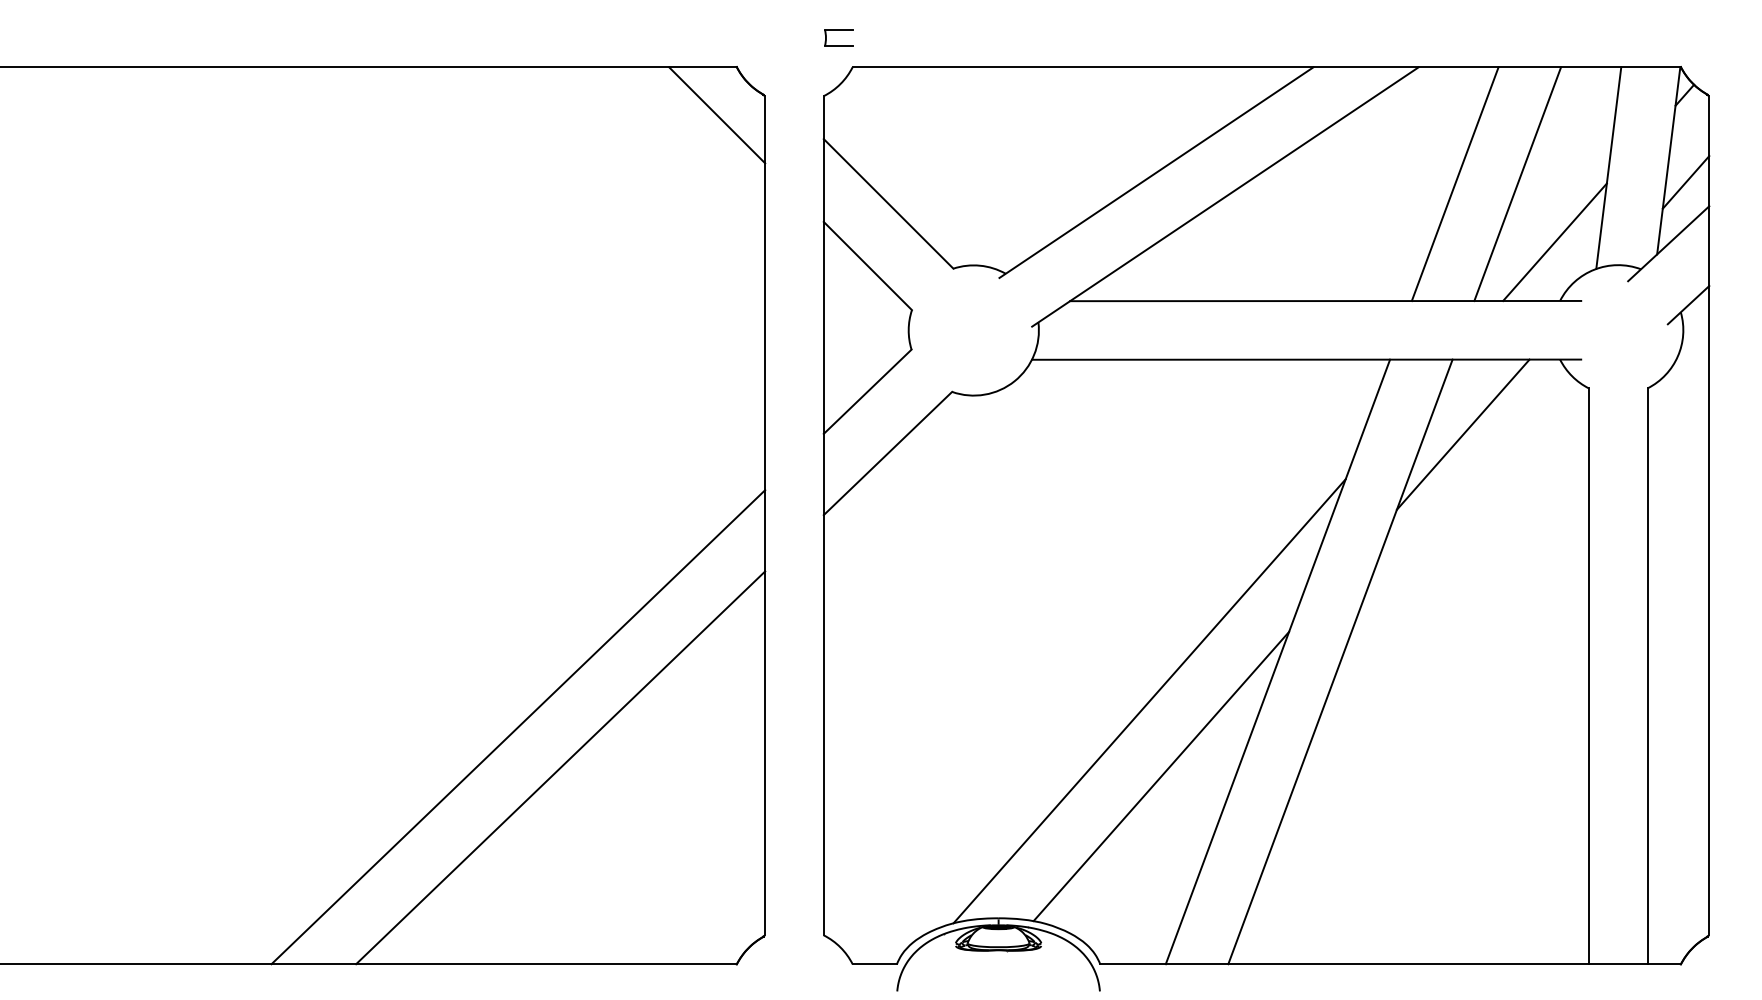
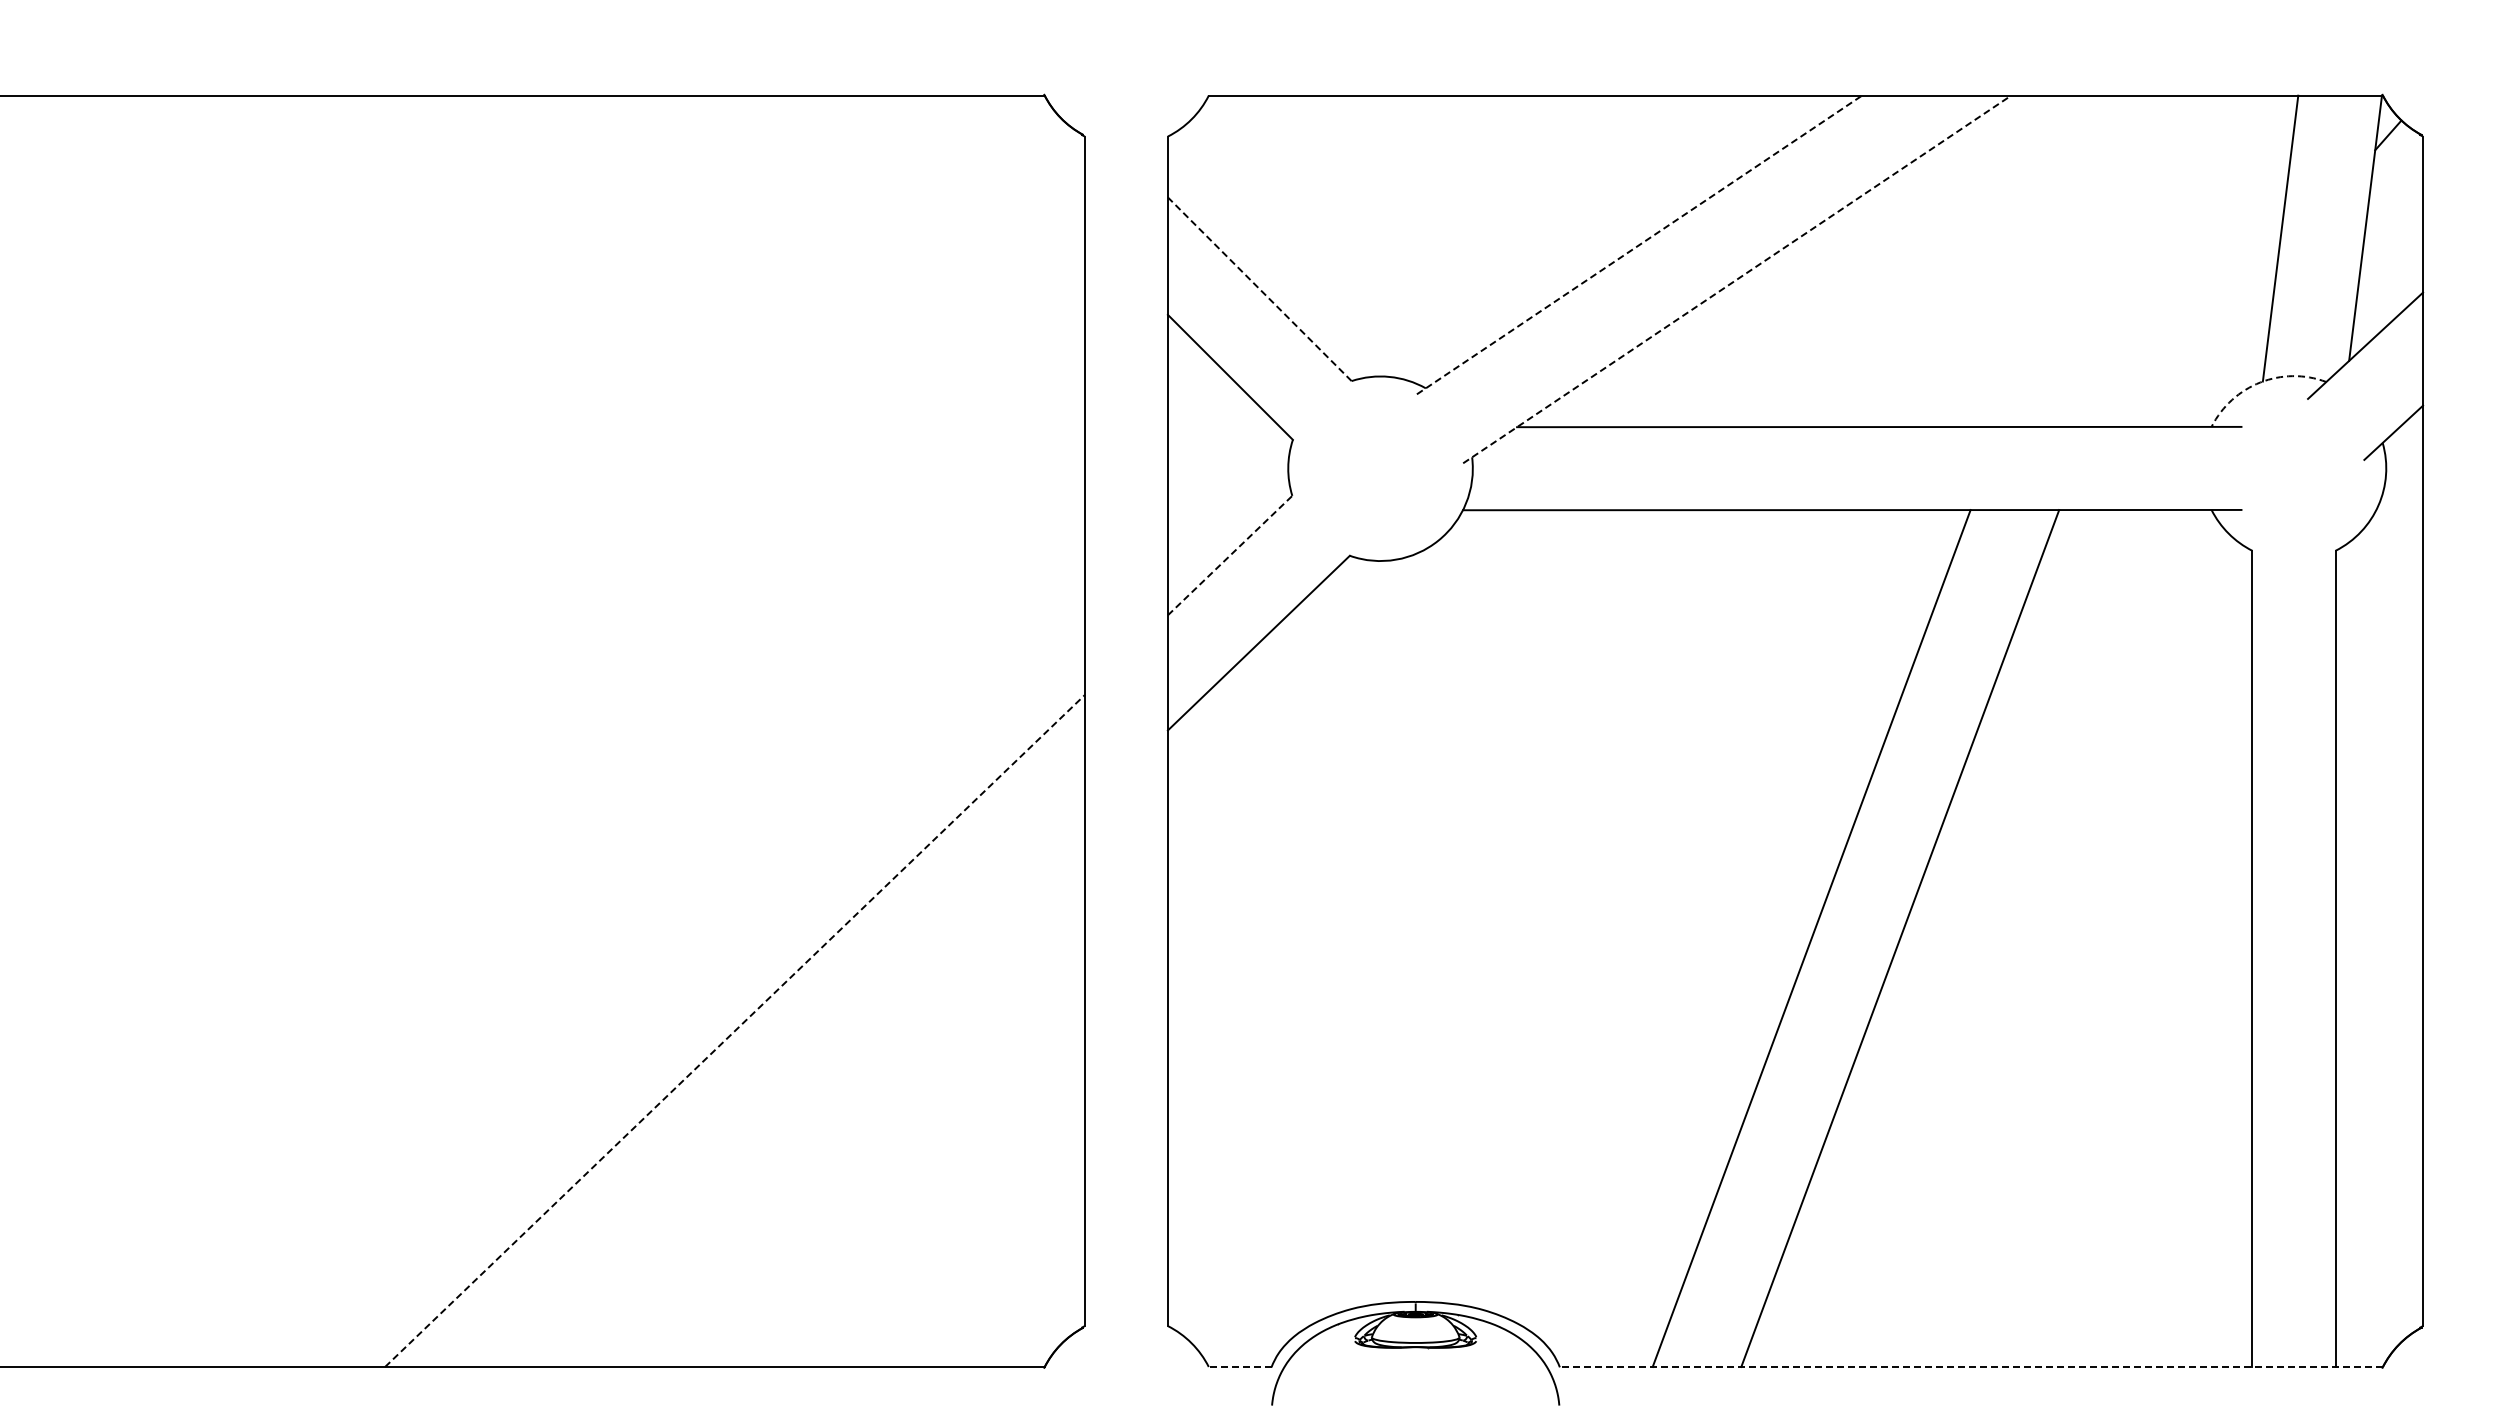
part: (838, 30) -> (1188, 43), removed
line: (716, 115) -> (1016, 163), removed
line: (1156, 172) -> (1639, 244), solid -> dashed
line: (1686, 182) -> (2390, 258), removed
line: (1454, 184) -> (2062, 261), removed
line: (1517, 184) -> (2151, 261), removed
line: (1225, 196) -> (1737, 279), solid -> dashed
line: (888, 204) -> (1259, 289), solid -> dashed
line: (1554, 242) -> (2203, 343), removed
arc: (1594, 269) -> (2260, 382), solid -> dashed
line: (867, 391) -> (1230, 555), solid -> dashed
line: (1463, 434) -> (2074, 616), removed
line: (1149, 700) -> (1629, 993), removed
line: (518, 726) -> (735, 1030), solid -> dashed
line: (560, 767) -> (794, 1088), removed
line: (1161, 776) -> (1646, 1100), removed
line: (874, 963) -> (1239, 1366), solid -> dashed
line: (1390, 963) -> (1971, 1366), solid -> dashed

